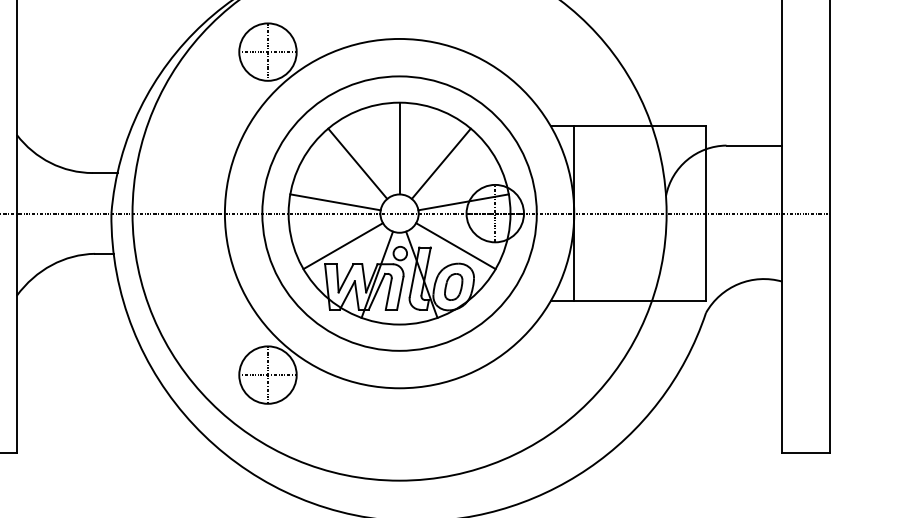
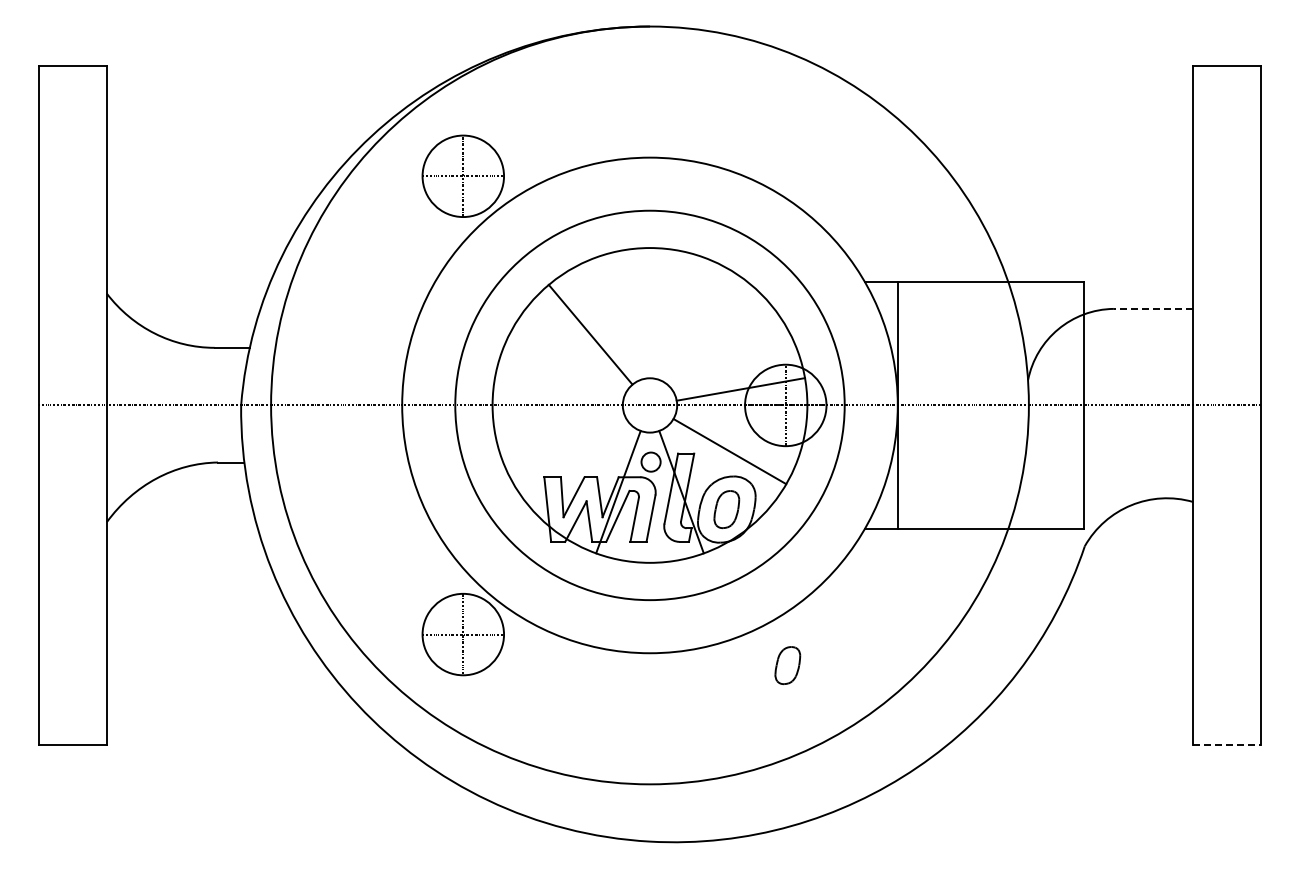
line: (754, 145) -> (1153, 308), solid -> dashed
line: (399, 148) -> (650, 313), removed
line: (441, 163) -> (709, 334), removed
line: (335, 202) -> (558, 389), removed
line: (342, 246) -> (569, 451), removed
part: (496, 396) -> (787, 665), added
line: (806, 452) -> (1227, 744), solid -> dashed

